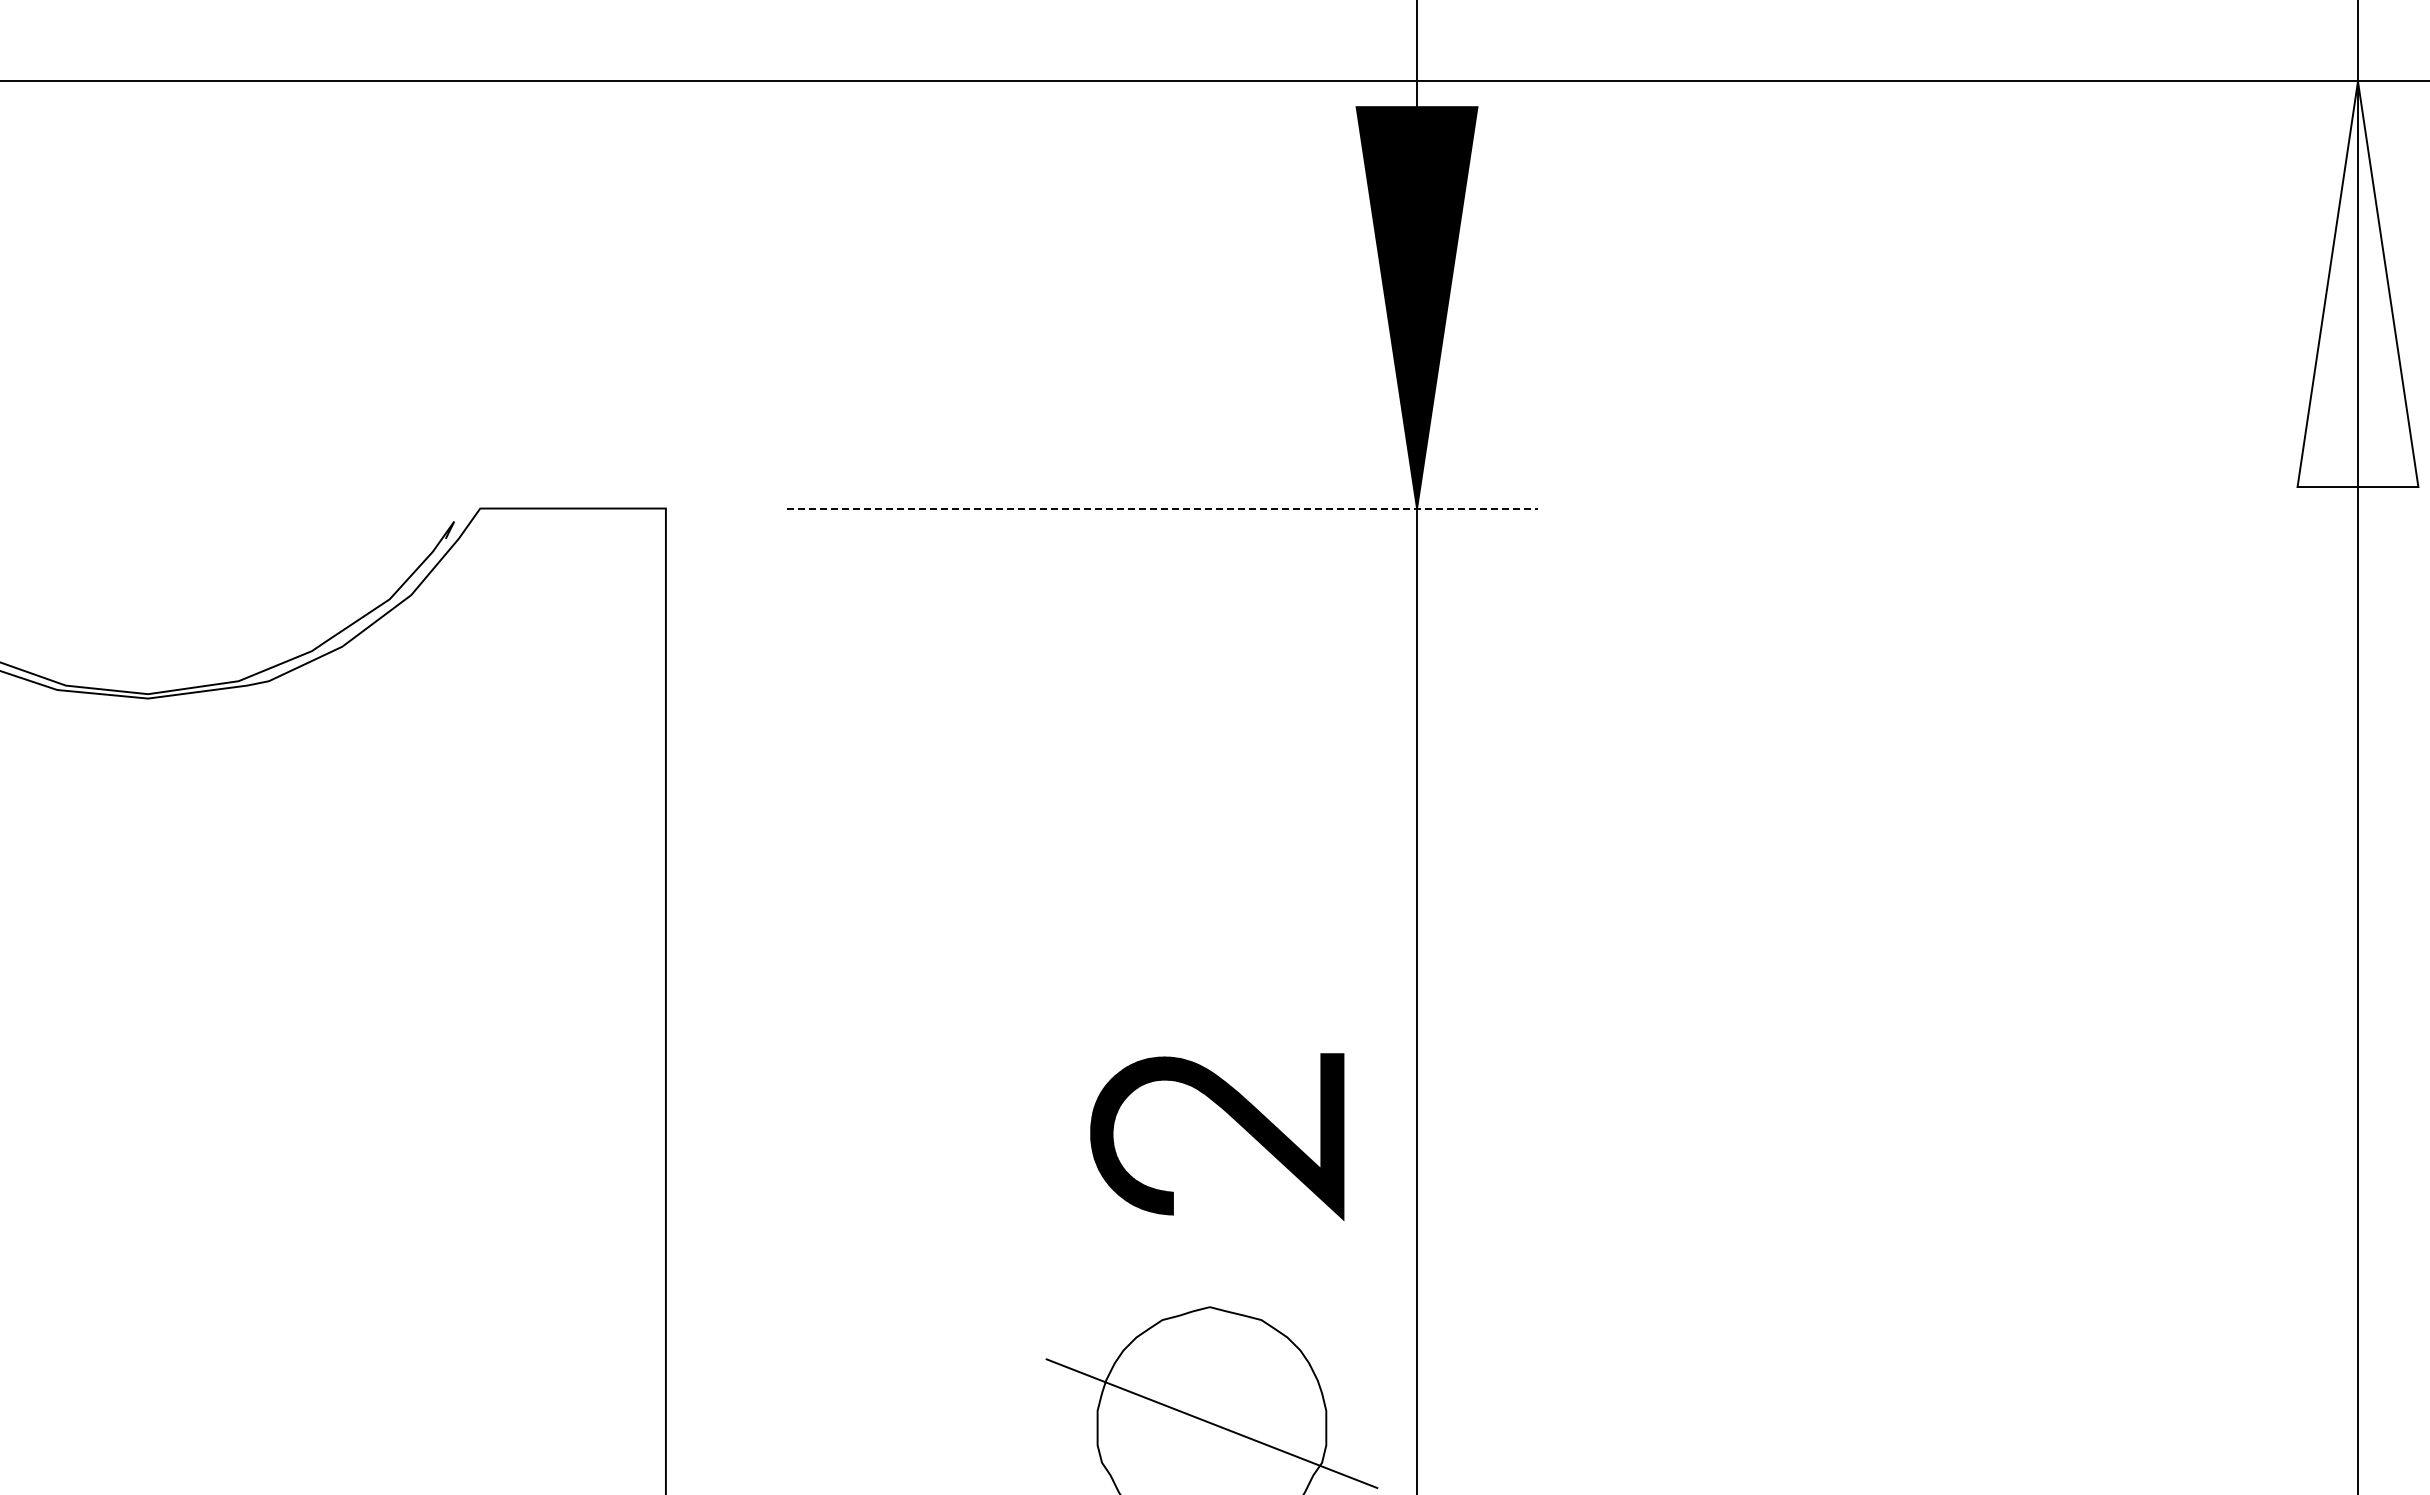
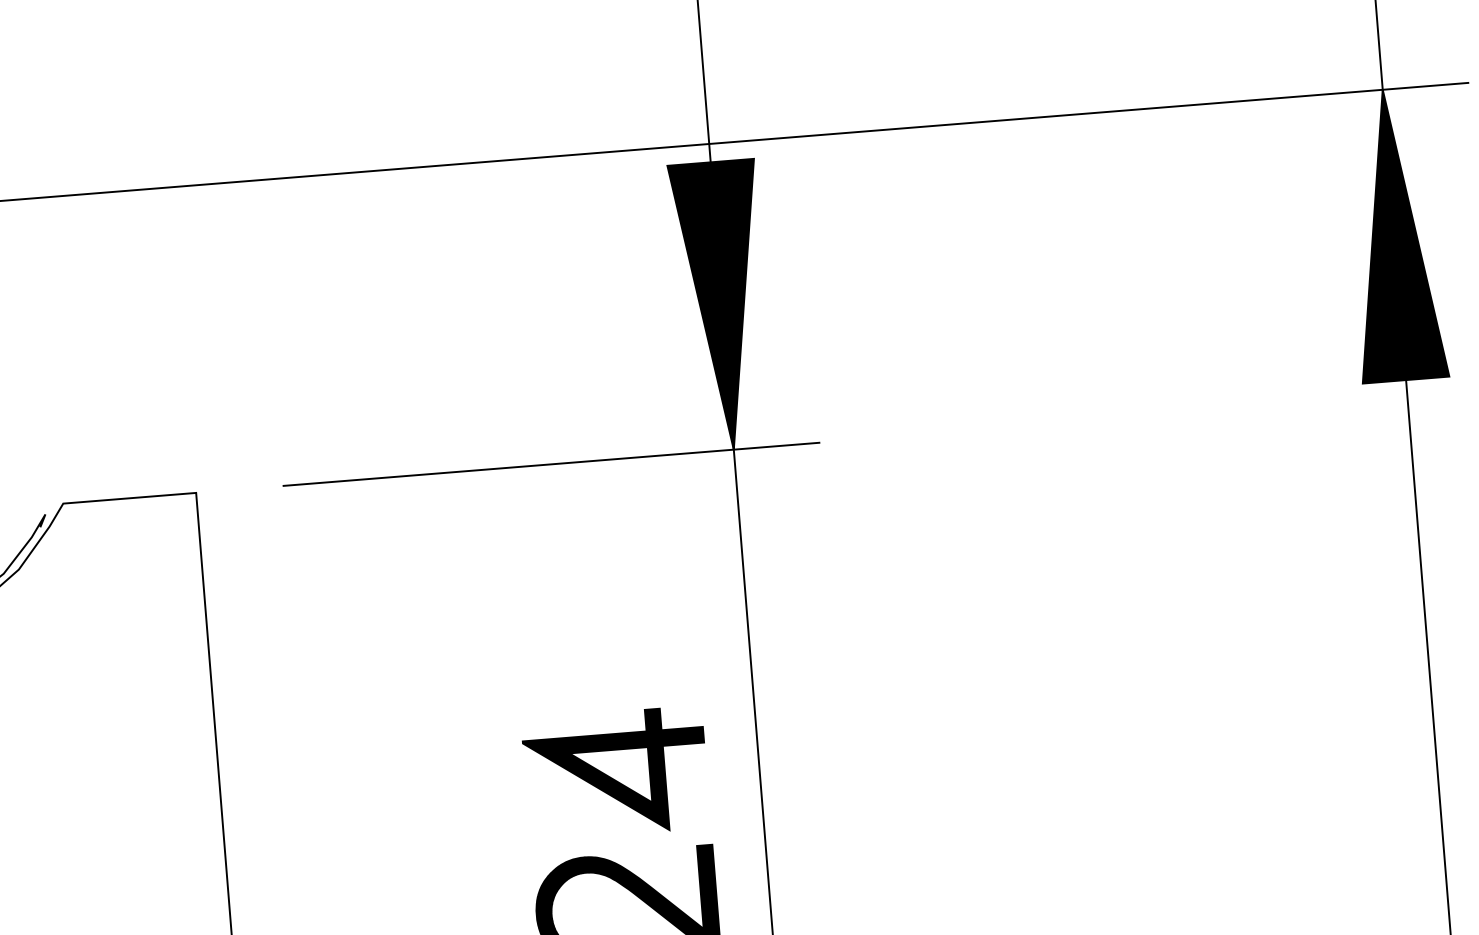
fill: (2357, 284) -> (1394, 235), added
line: (1162, 508) -> (551, 464), dashed -> solid
part: (1217, 944) -> (616, 773), added

